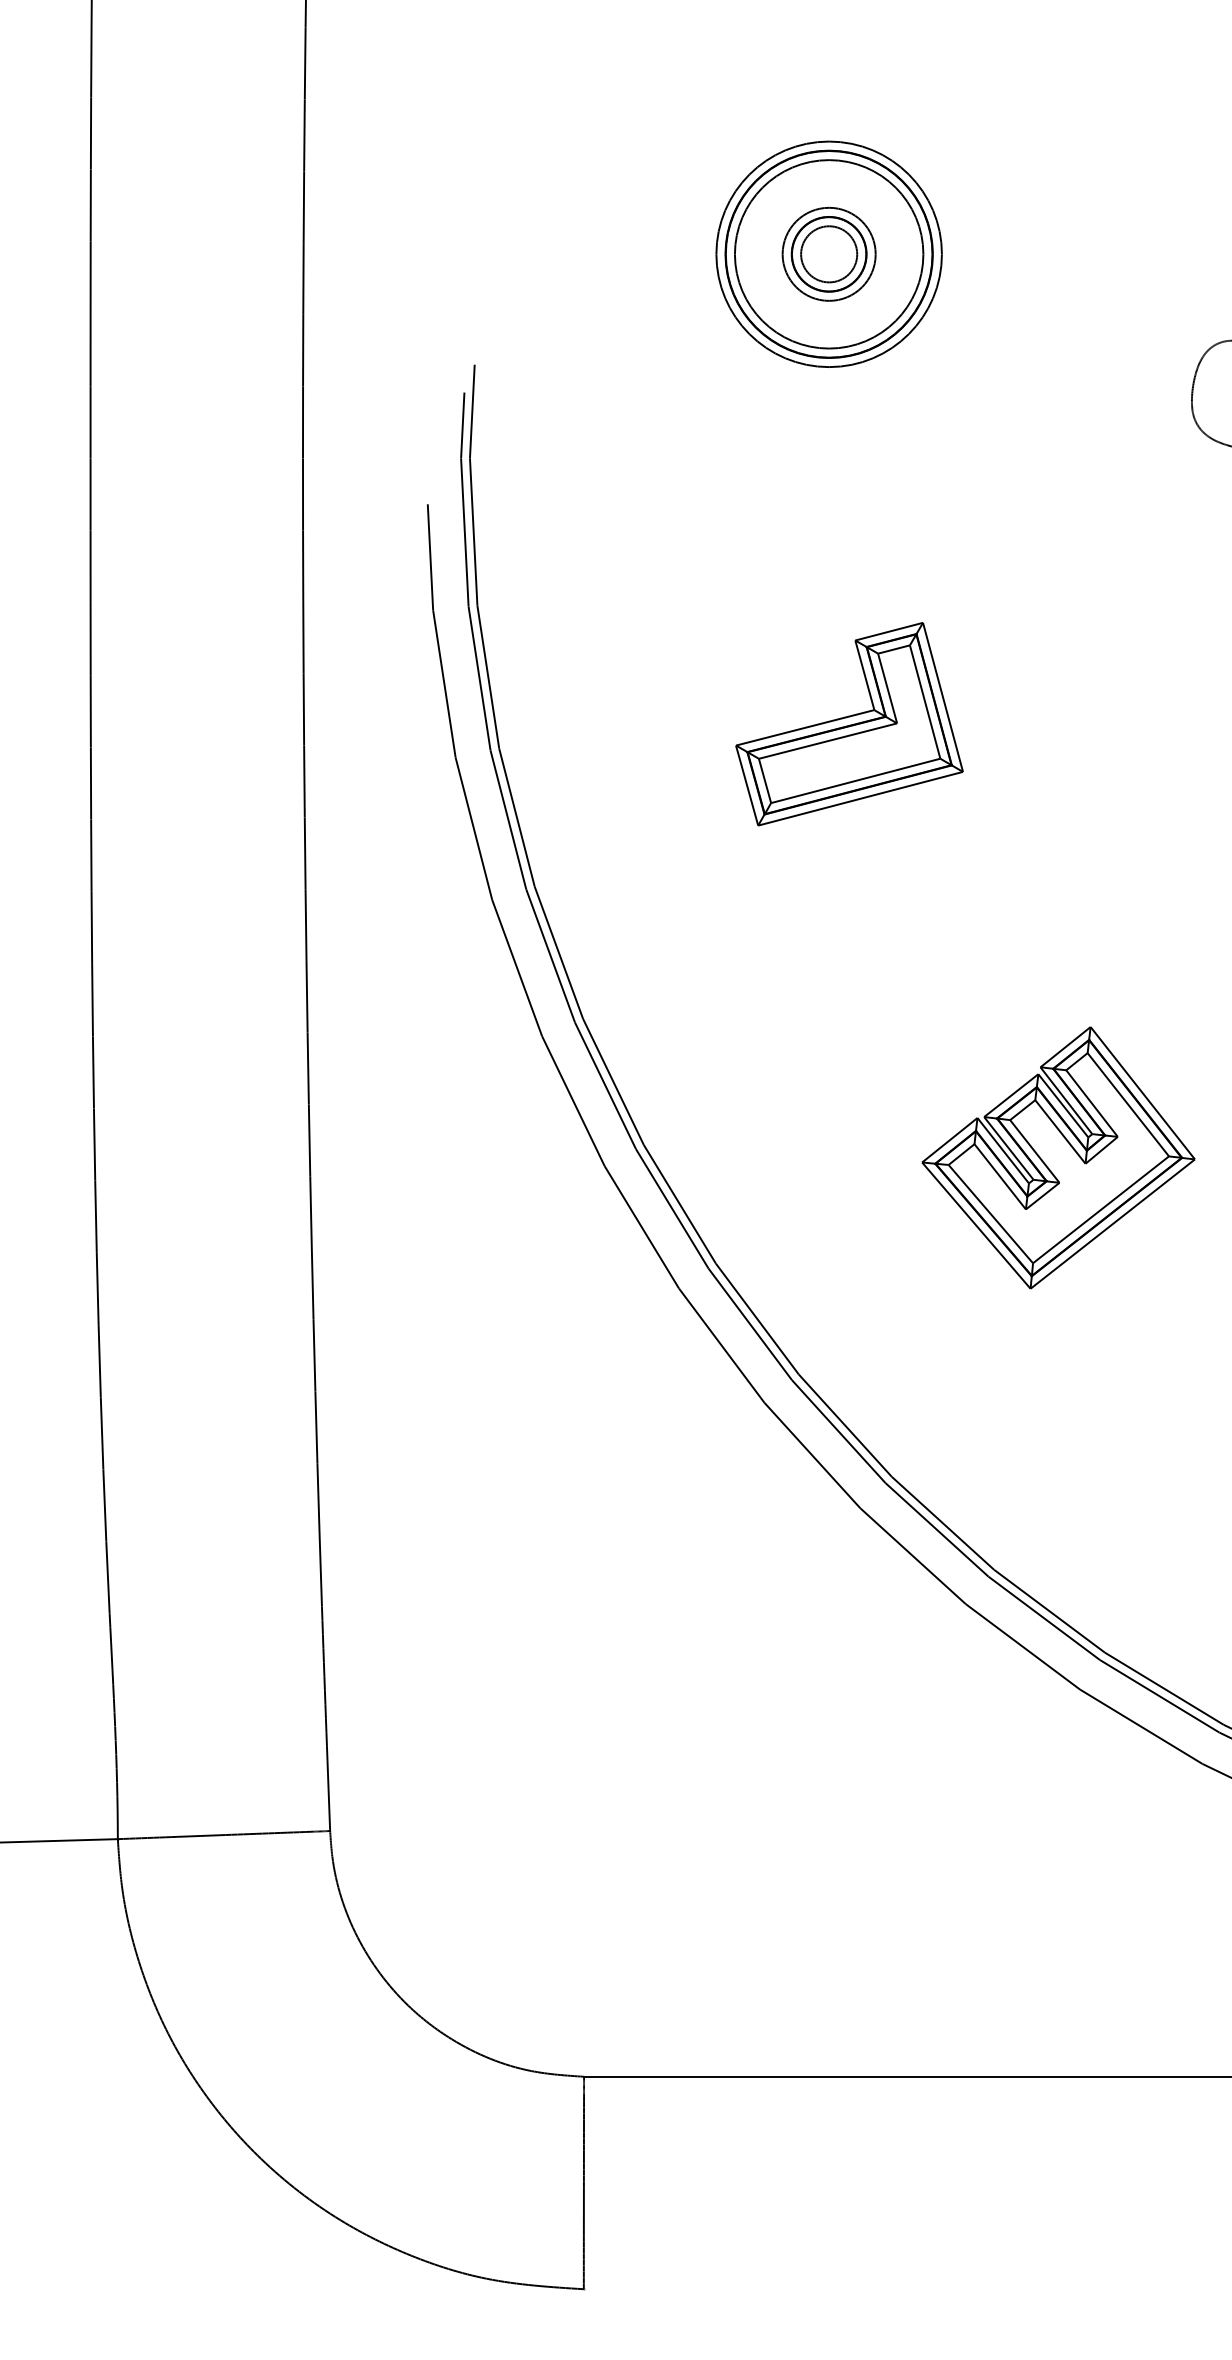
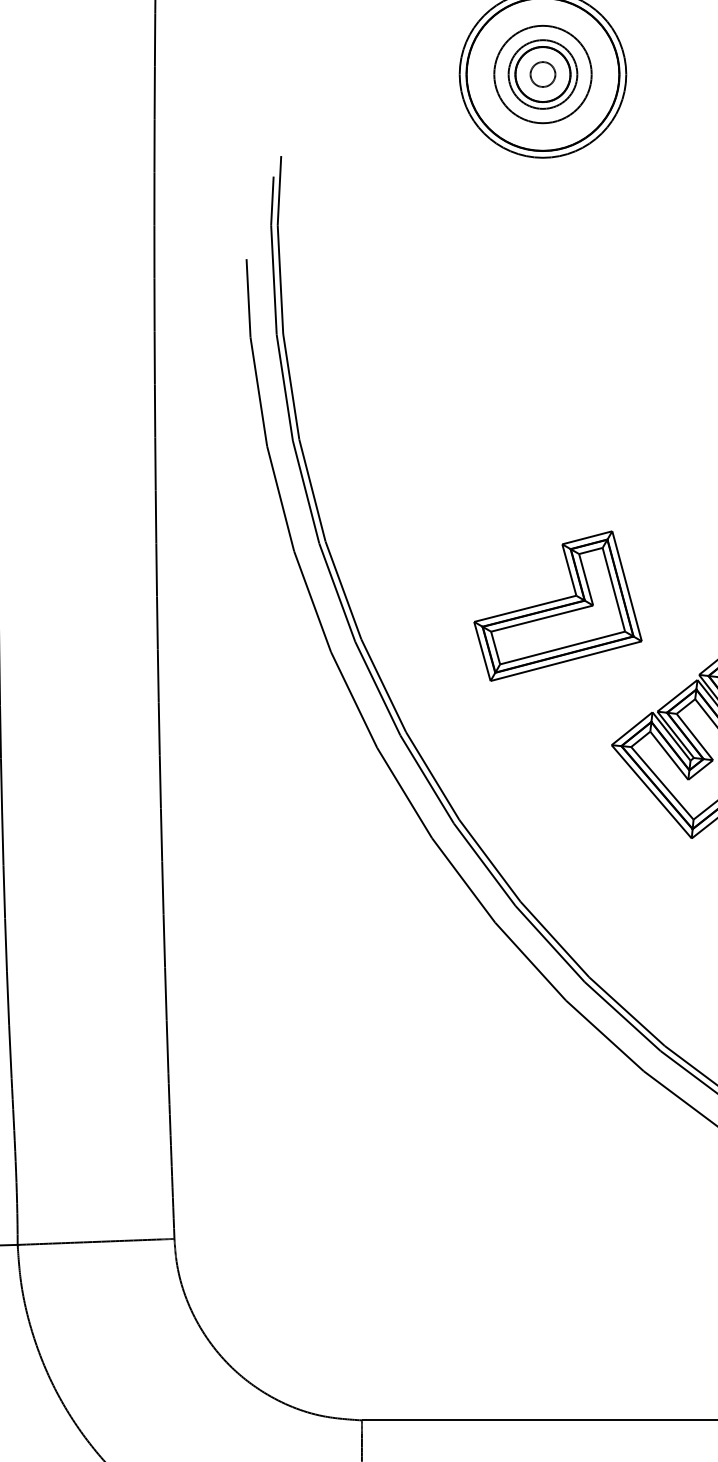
circle: (828, 254) -> (542, 74), size x0.7
circle: (829, 254) -> (543, 74), size x0.6
part: (849, 724) -> (558, 606), moved

